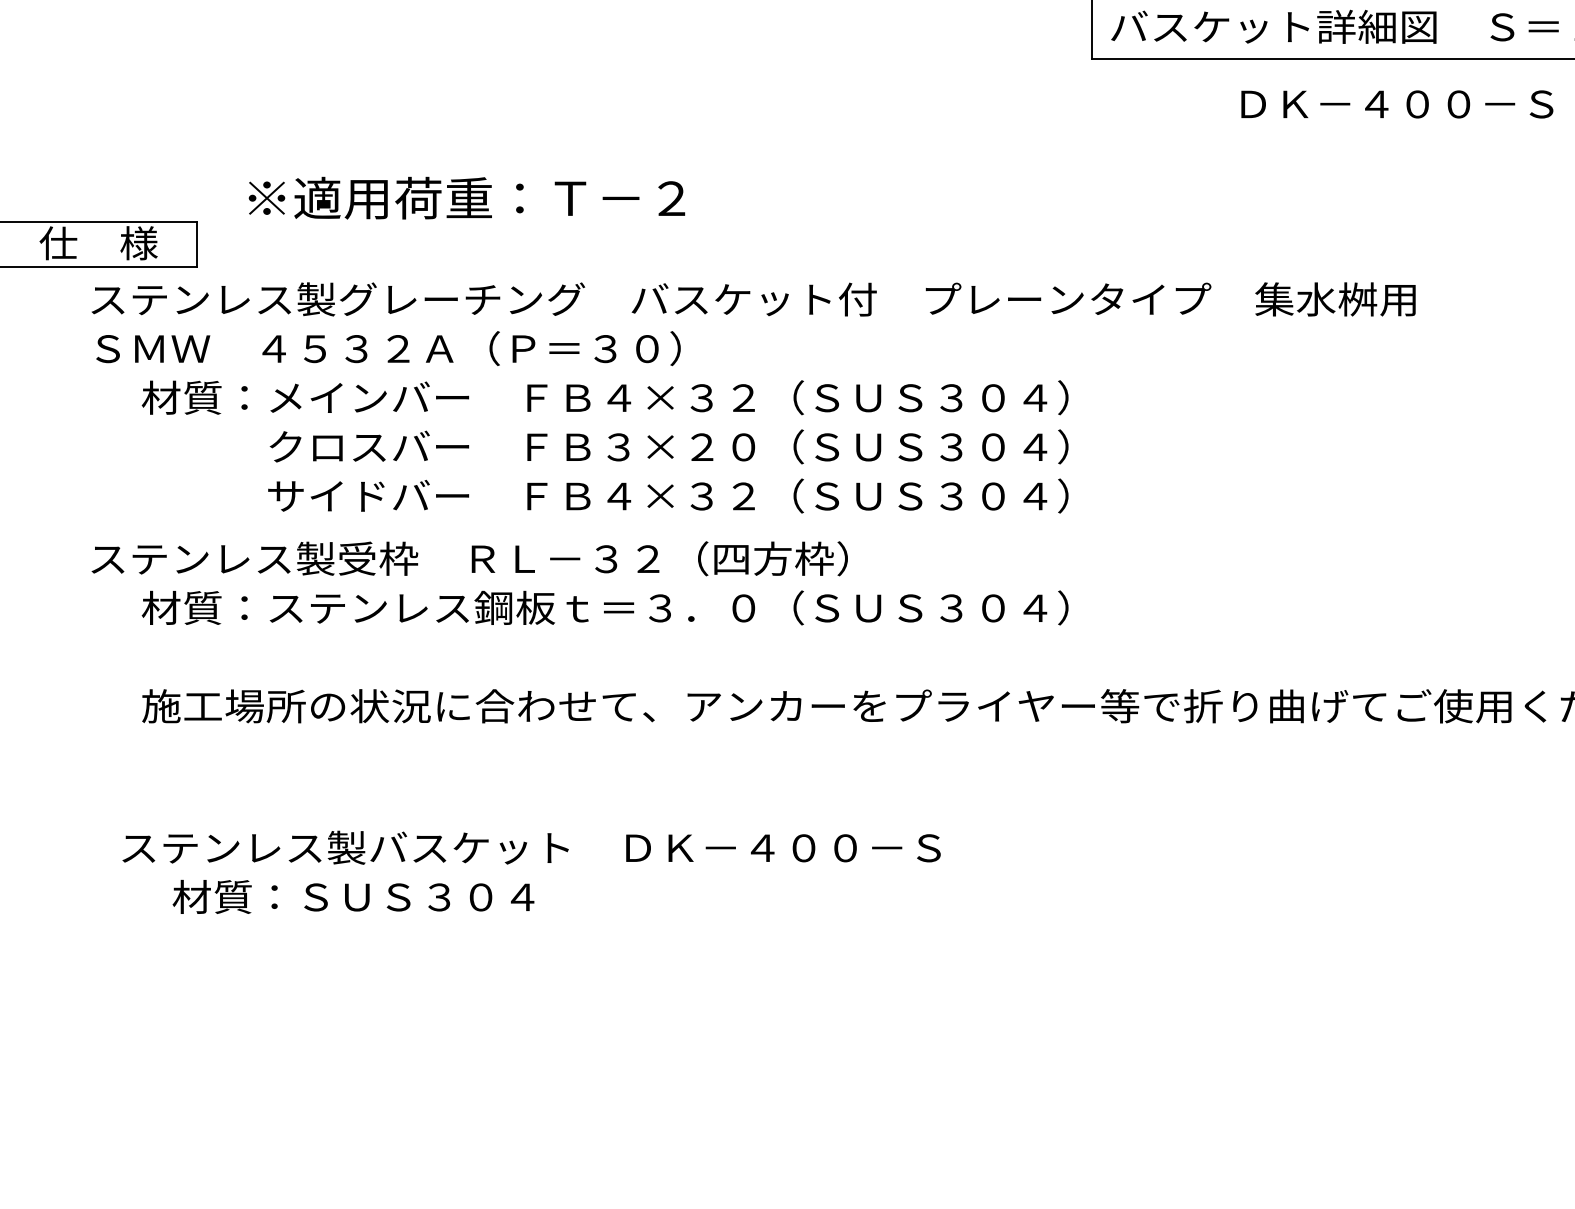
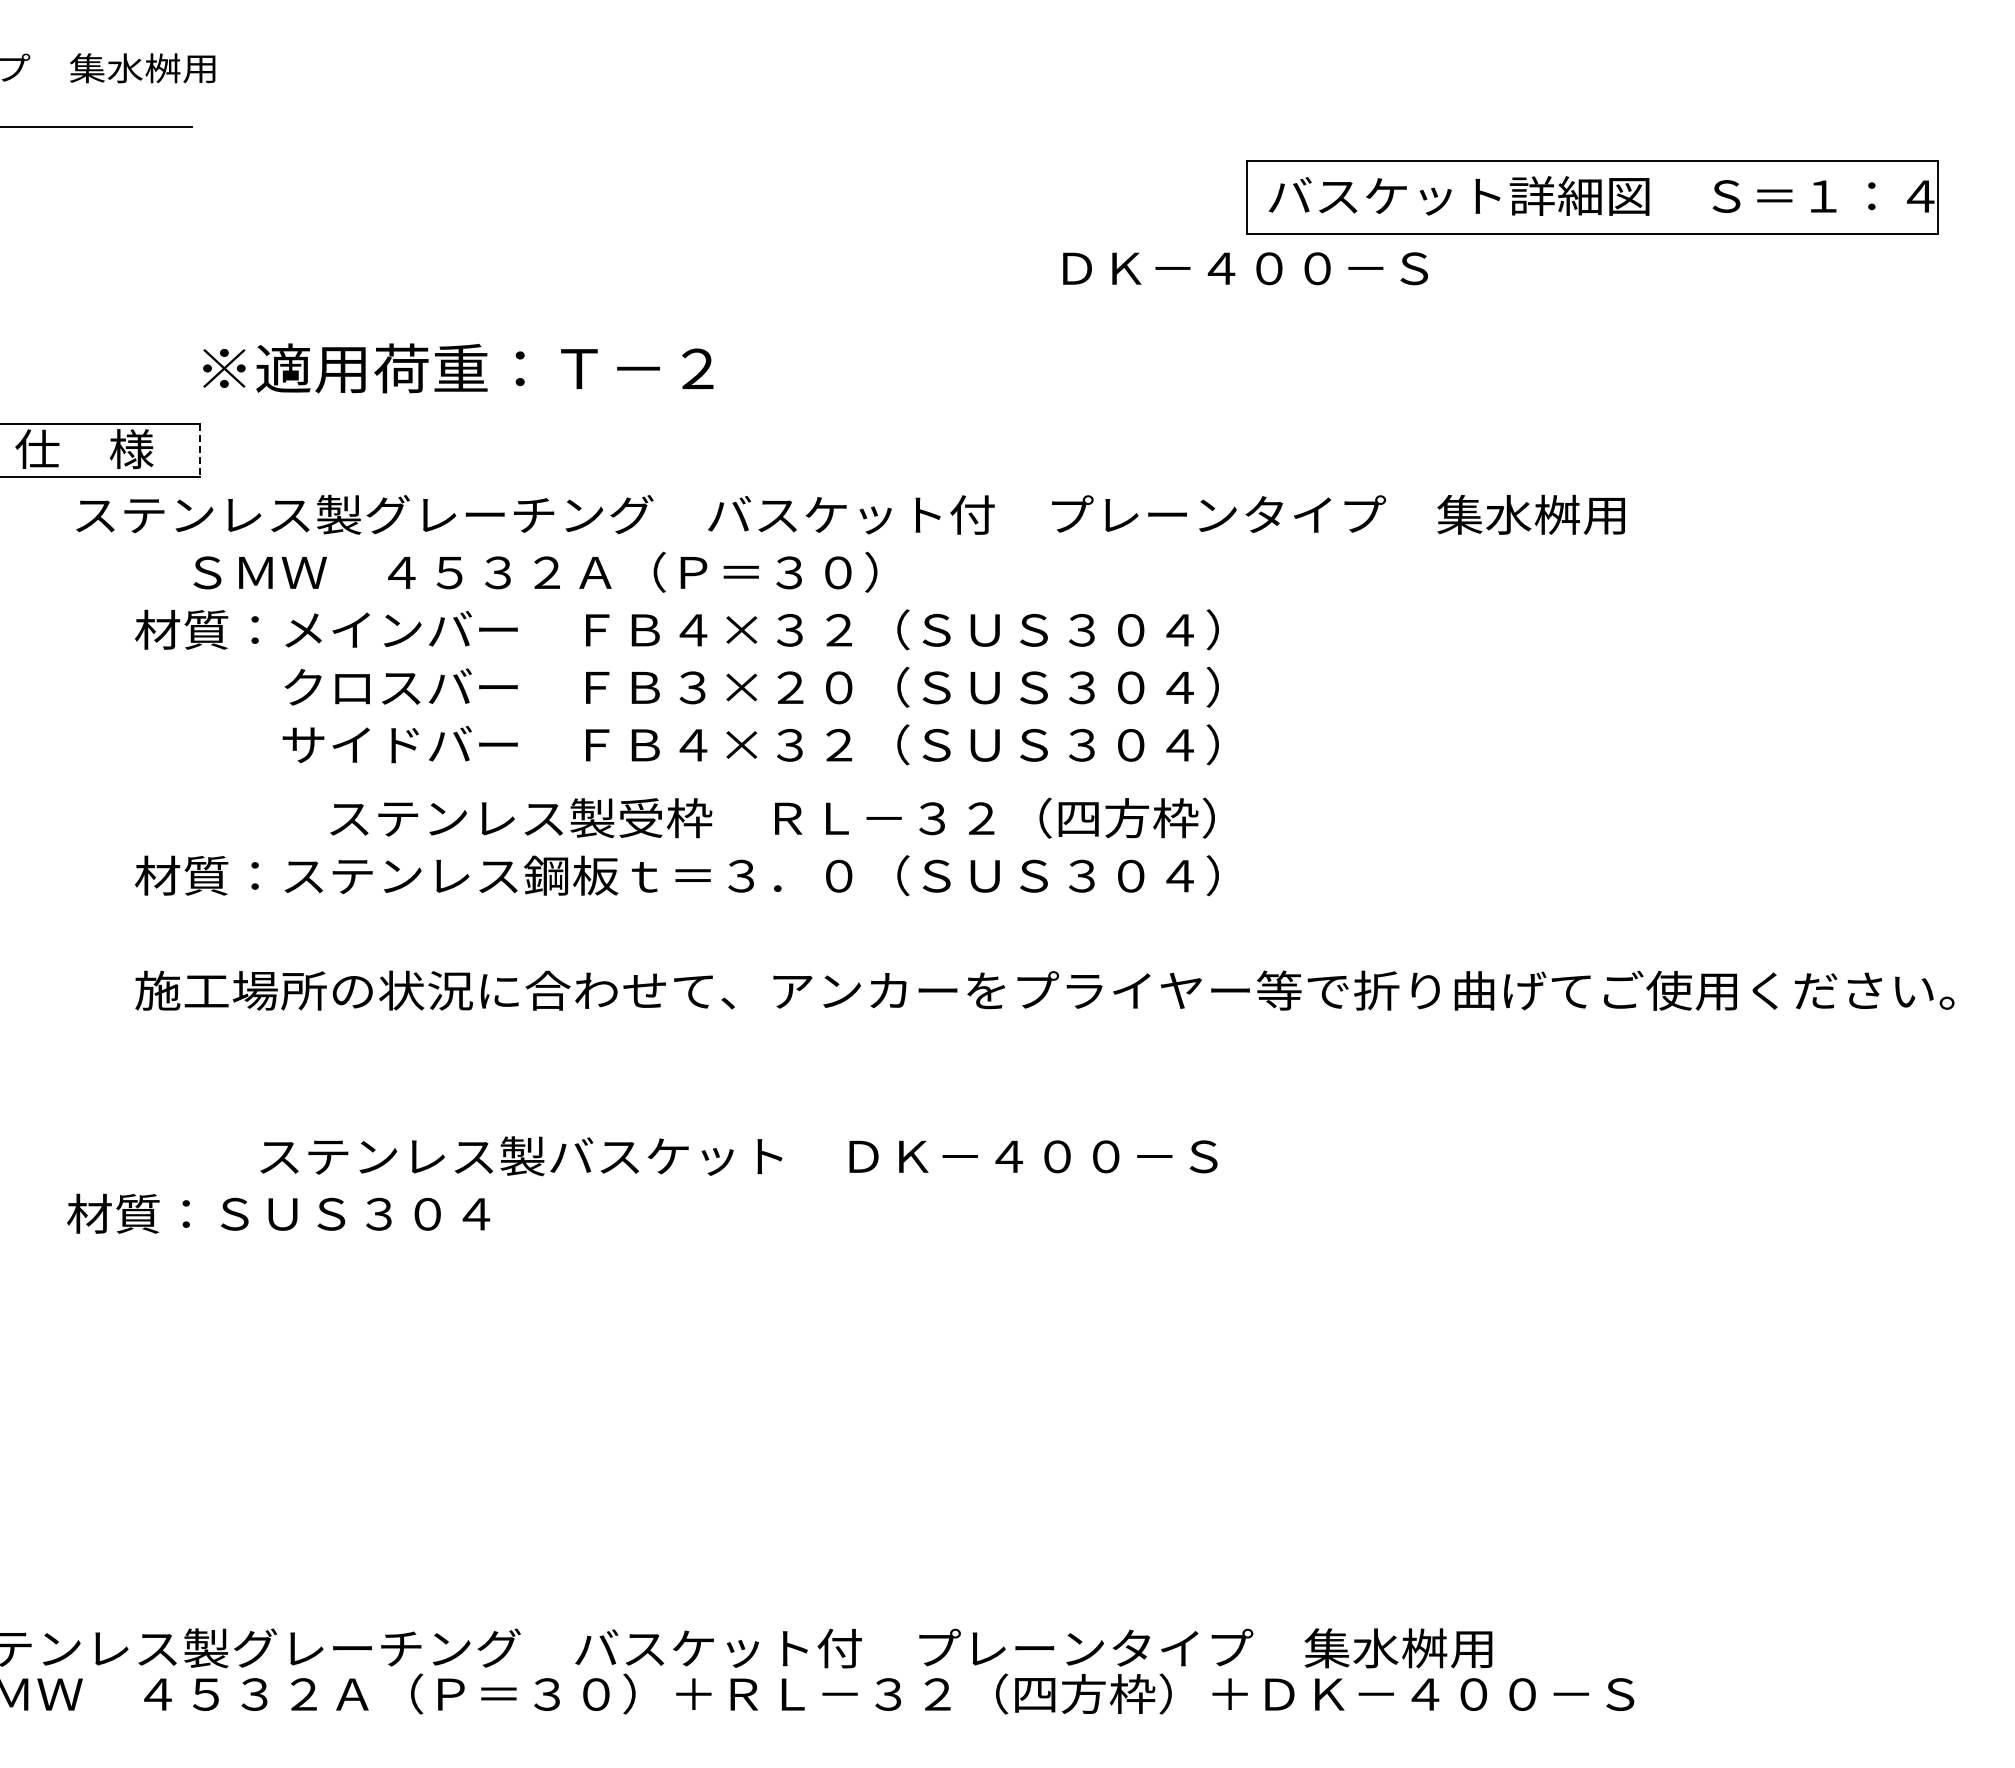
text: (1397, 104) -> (1245, 268), moved
text: (467, 198) -> (458, 368), moved
line: (196, 245) -> (199, 451), solid -> dashed
text: (388, 347) -> (535, 571), moved
text: (469, 558) -> (772, 817), moved
text: (531, 848) -> (738, 1156), moved
text: (353, 896) -> (278, 1213), moved

